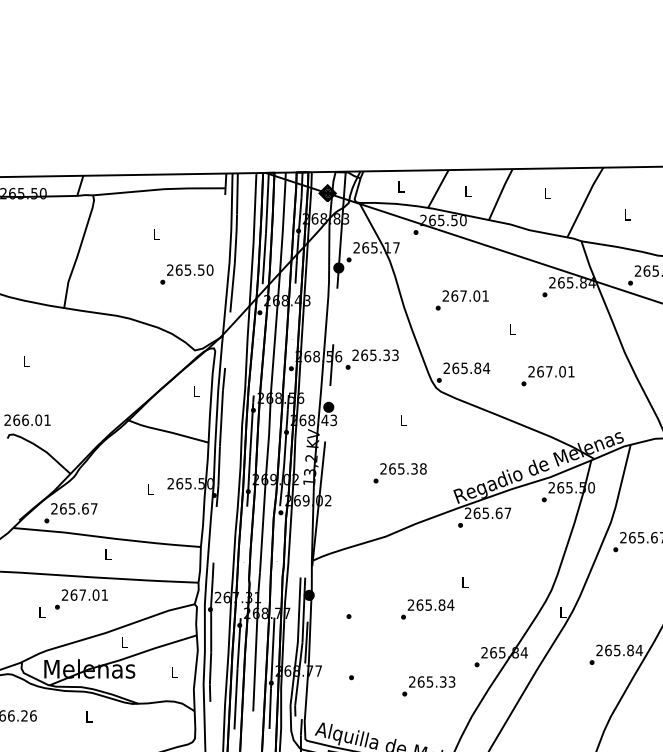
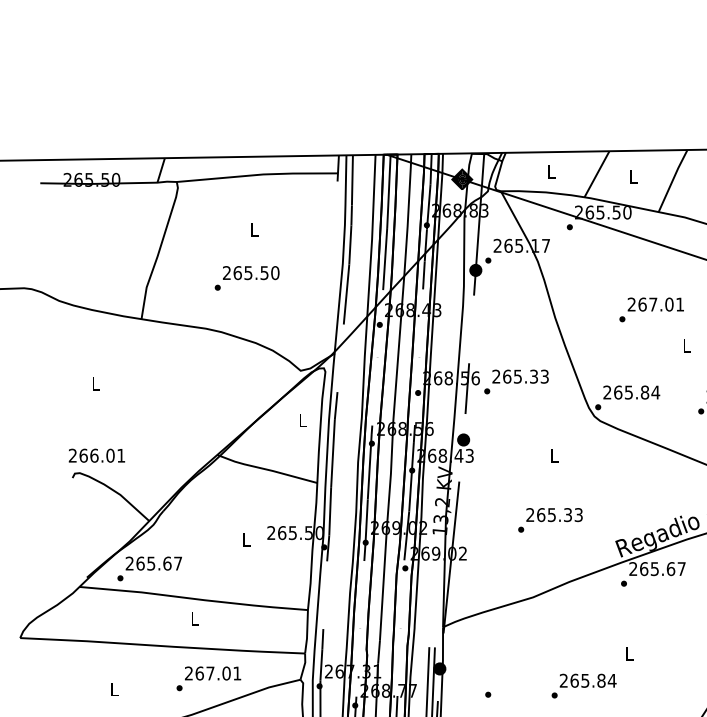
text: (186, 274) -> (246, 278), moved
text: (461, 300) -> (650, 309), moved
text: (423, 468) -> (578, 514), 265.38 -> 265.33
text: (81, 599) -> (208, 678), moved

